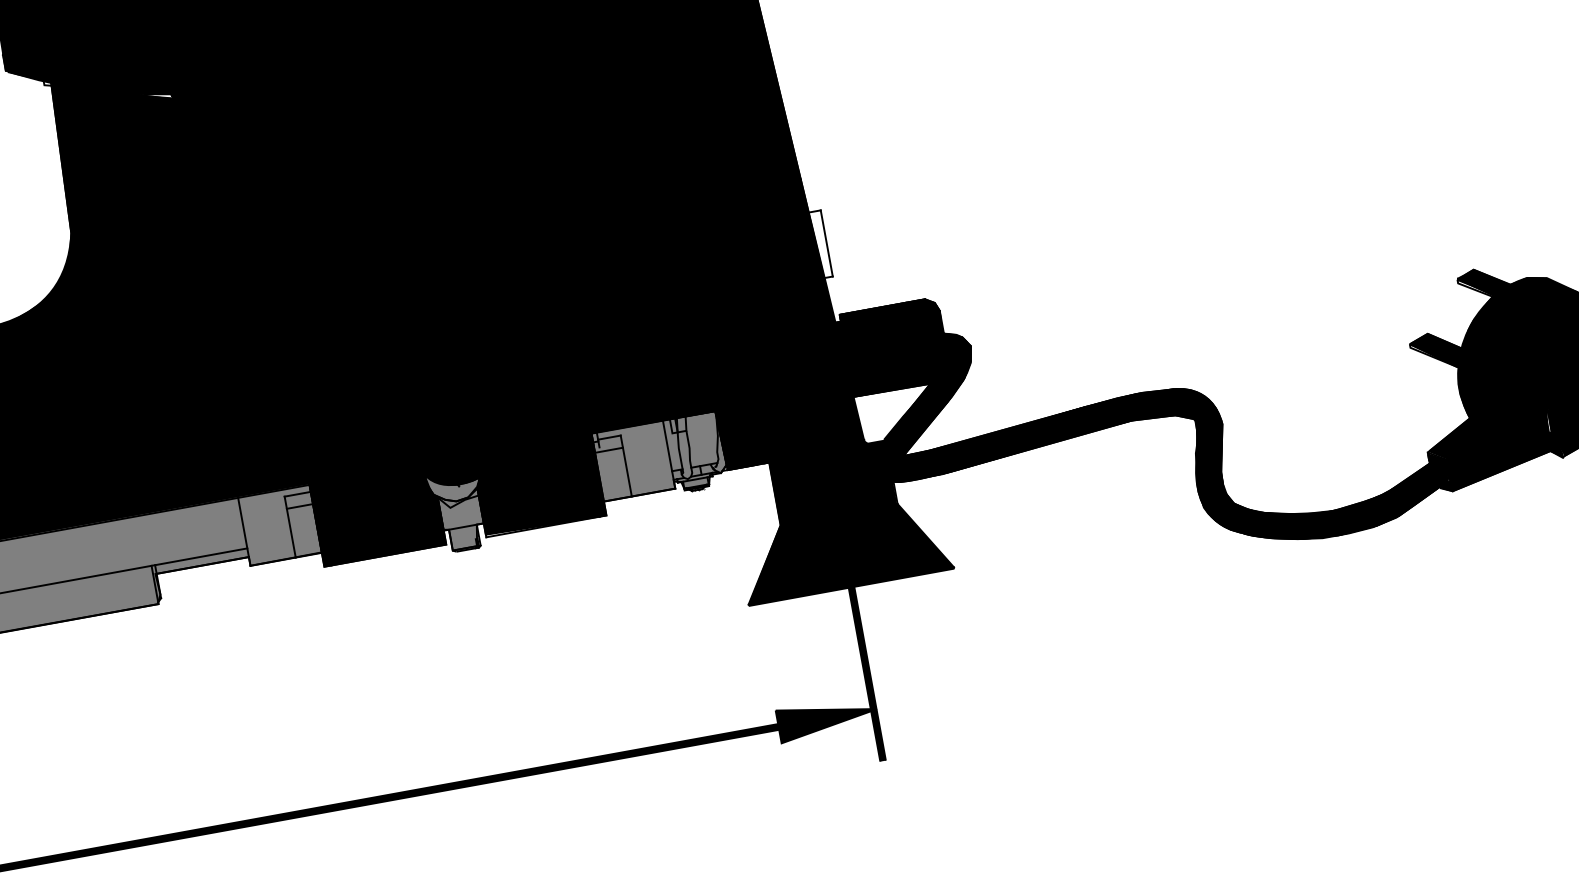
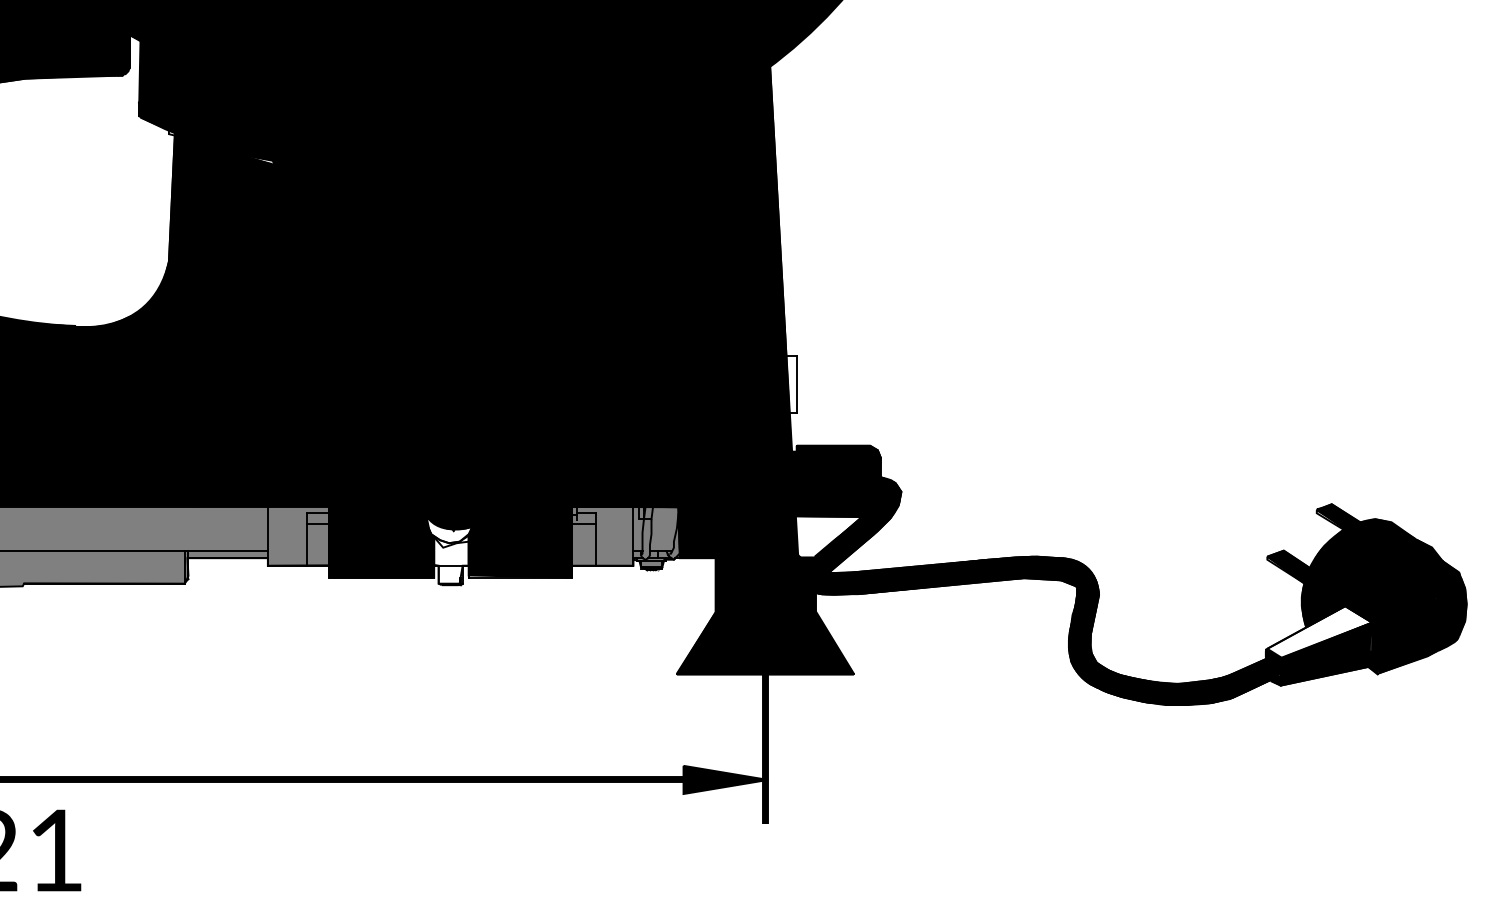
fill: (1486, 421) -> (1319, 632), removed
fill: (458, 508) -> (449, 549), removed

